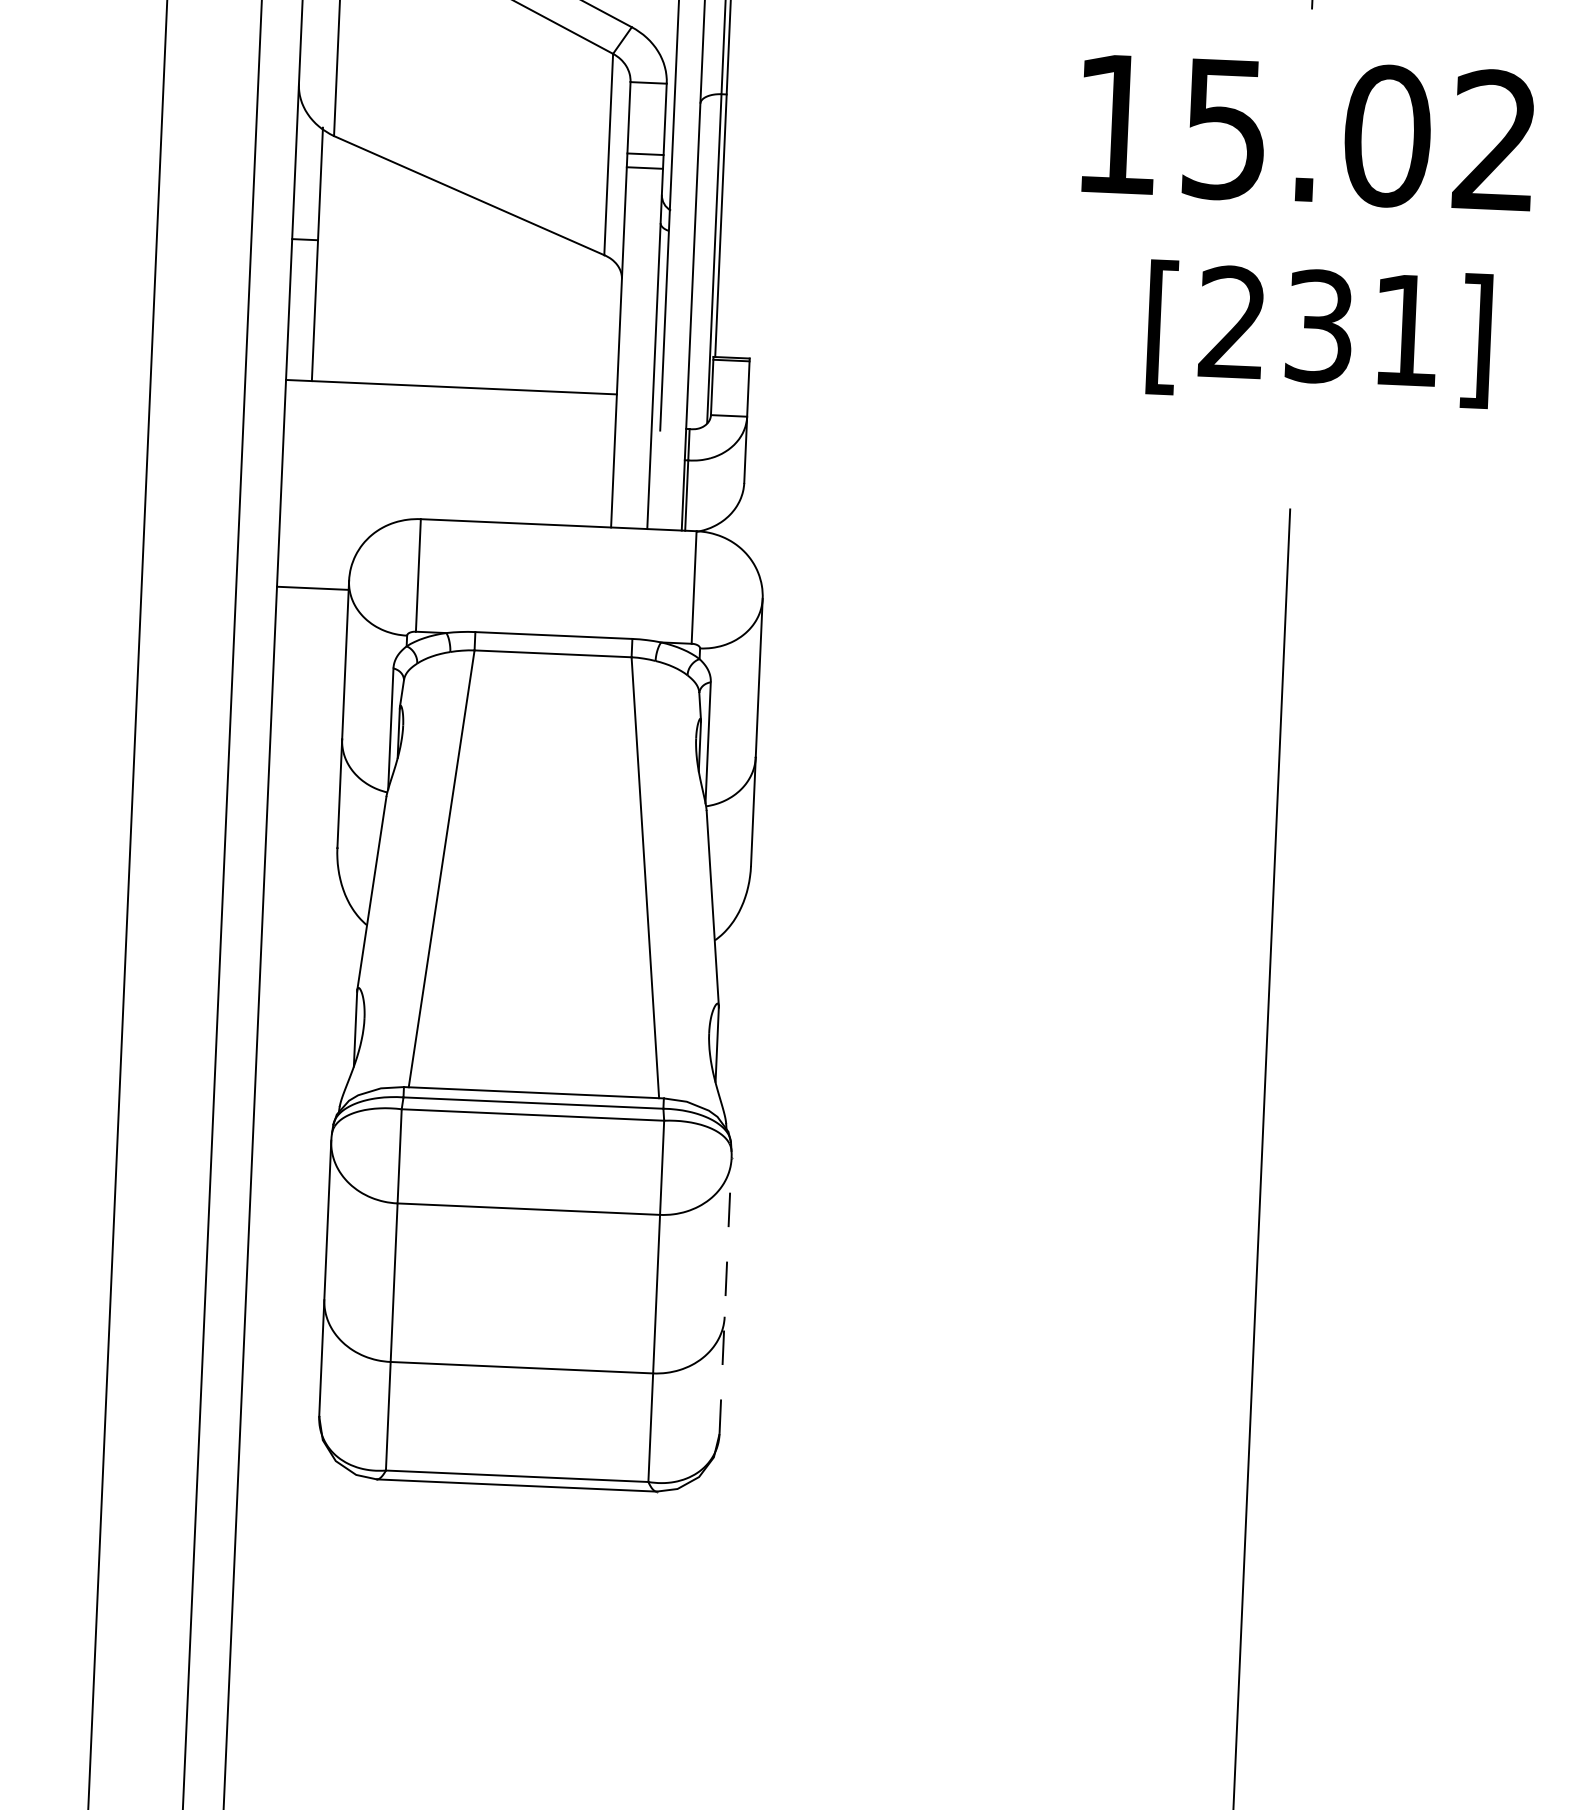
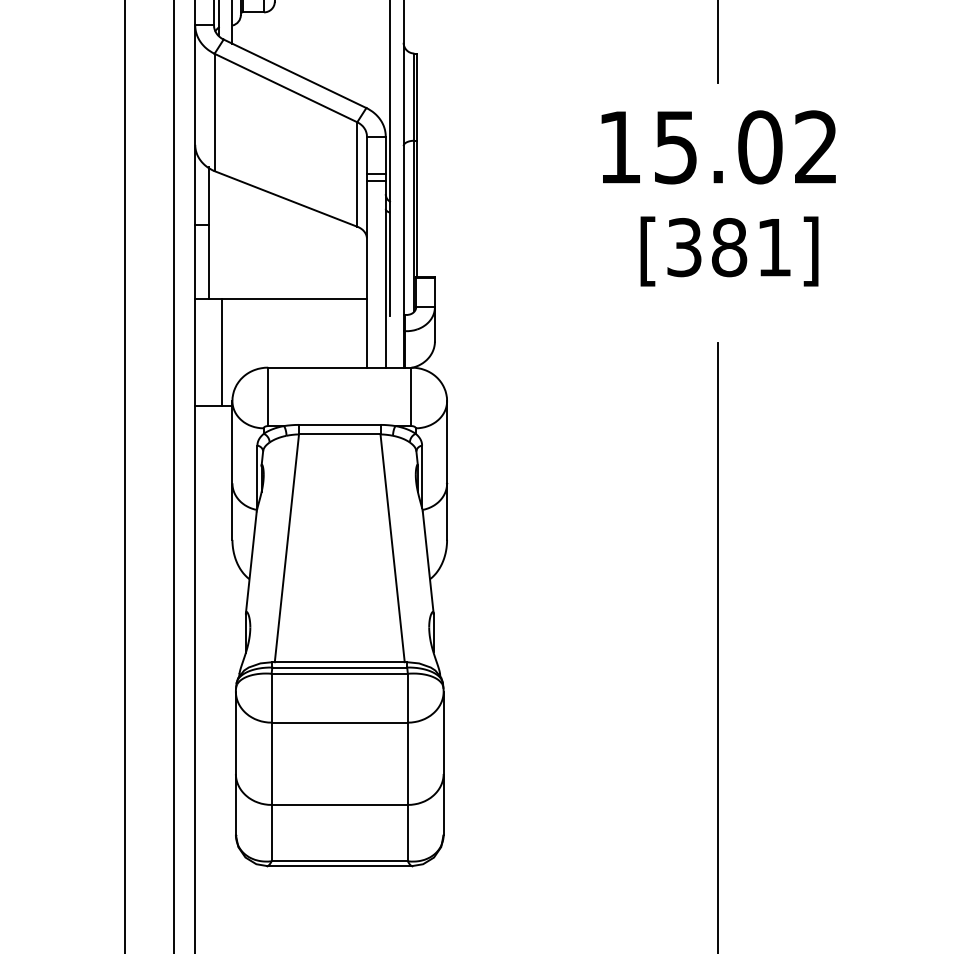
text: (1277, 324) -> (707, 247), [231] -> [381]
line: (334, 484) -> (222, 351), added
line: (725, 1296) -> (443, 763), dashed -> solid

